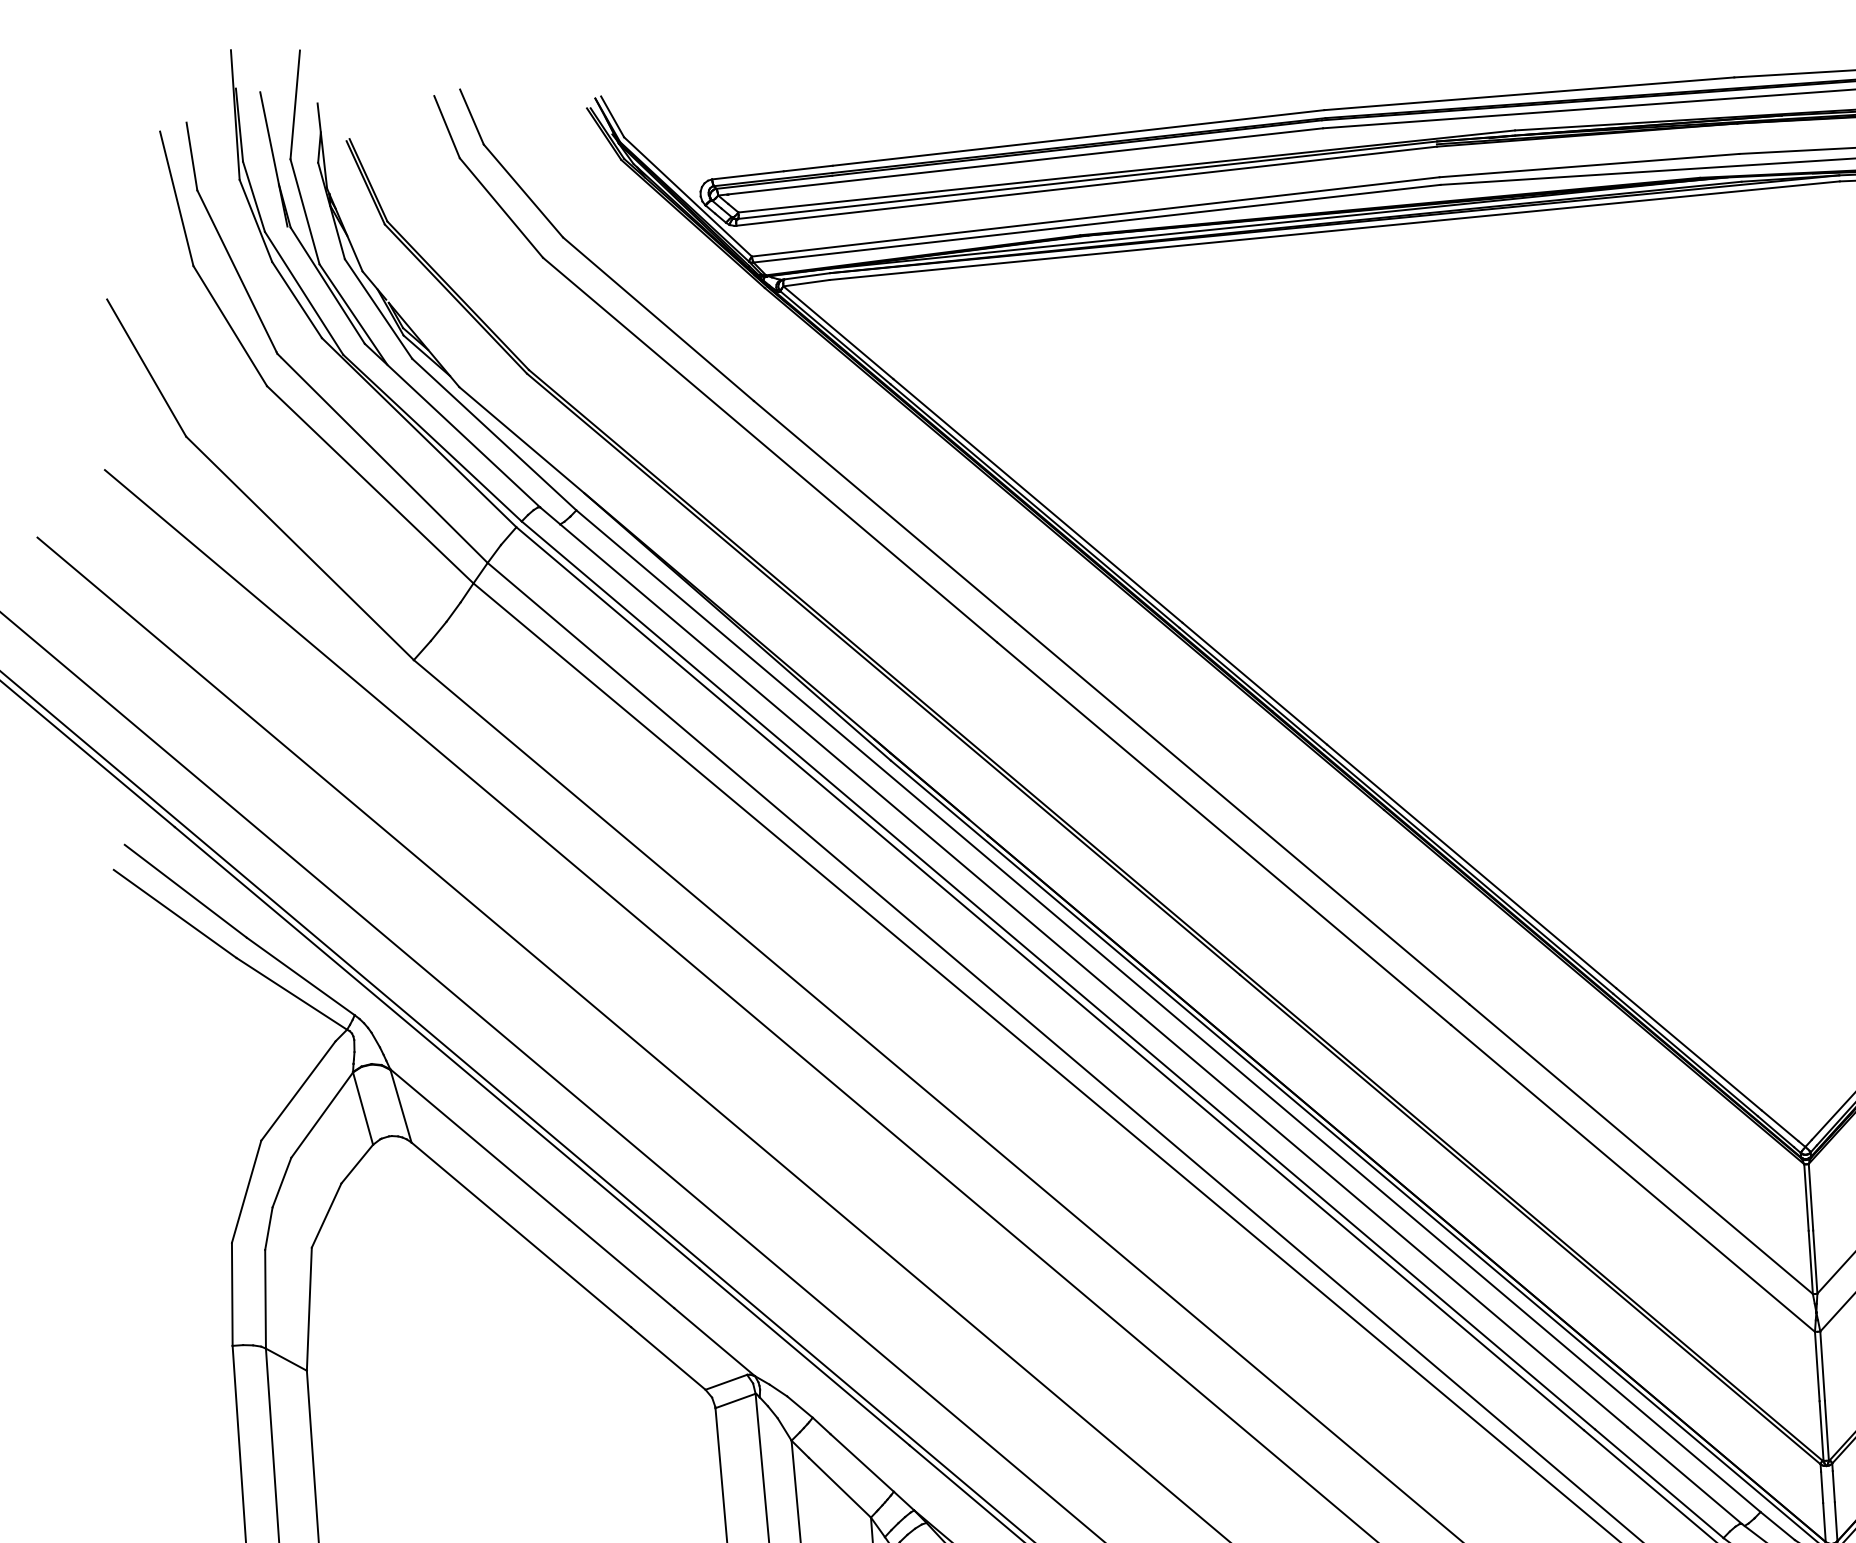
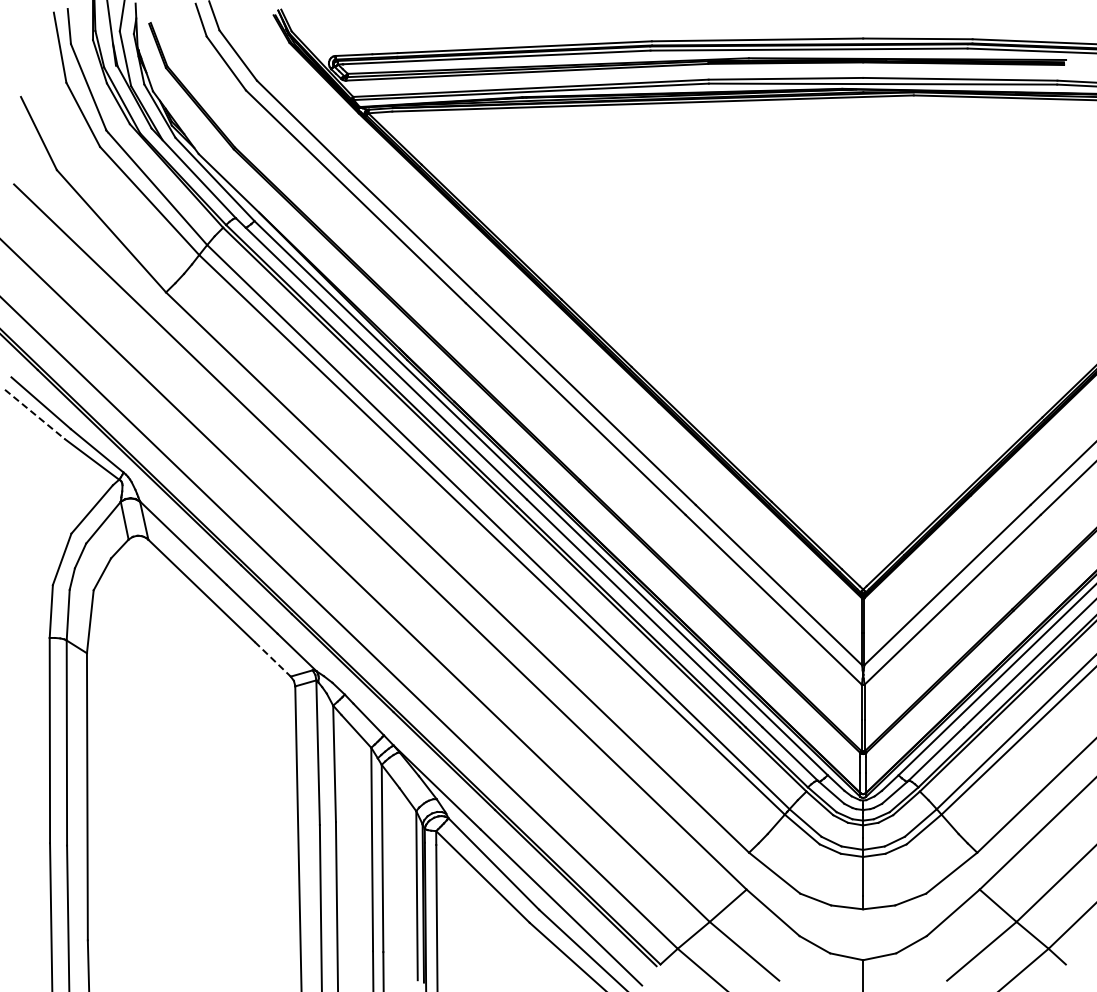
line: (174, 914) -> (34, 414), solid -> dashed
line: (667, 1358) -> (272, 659), solid -> dashed

